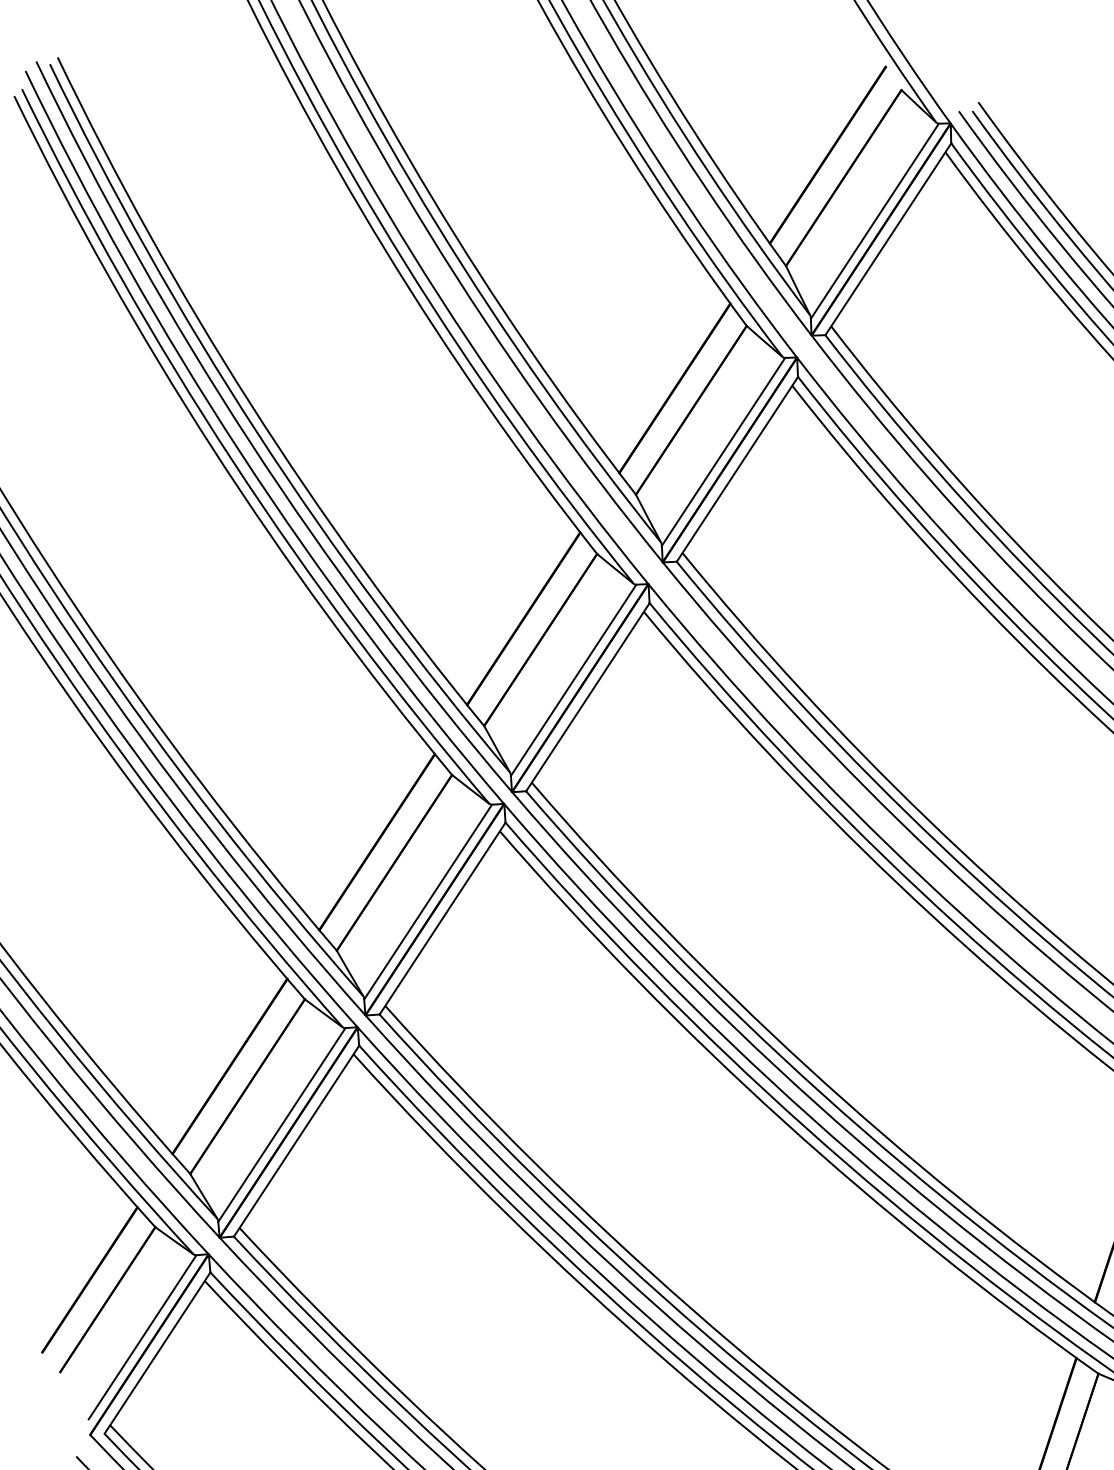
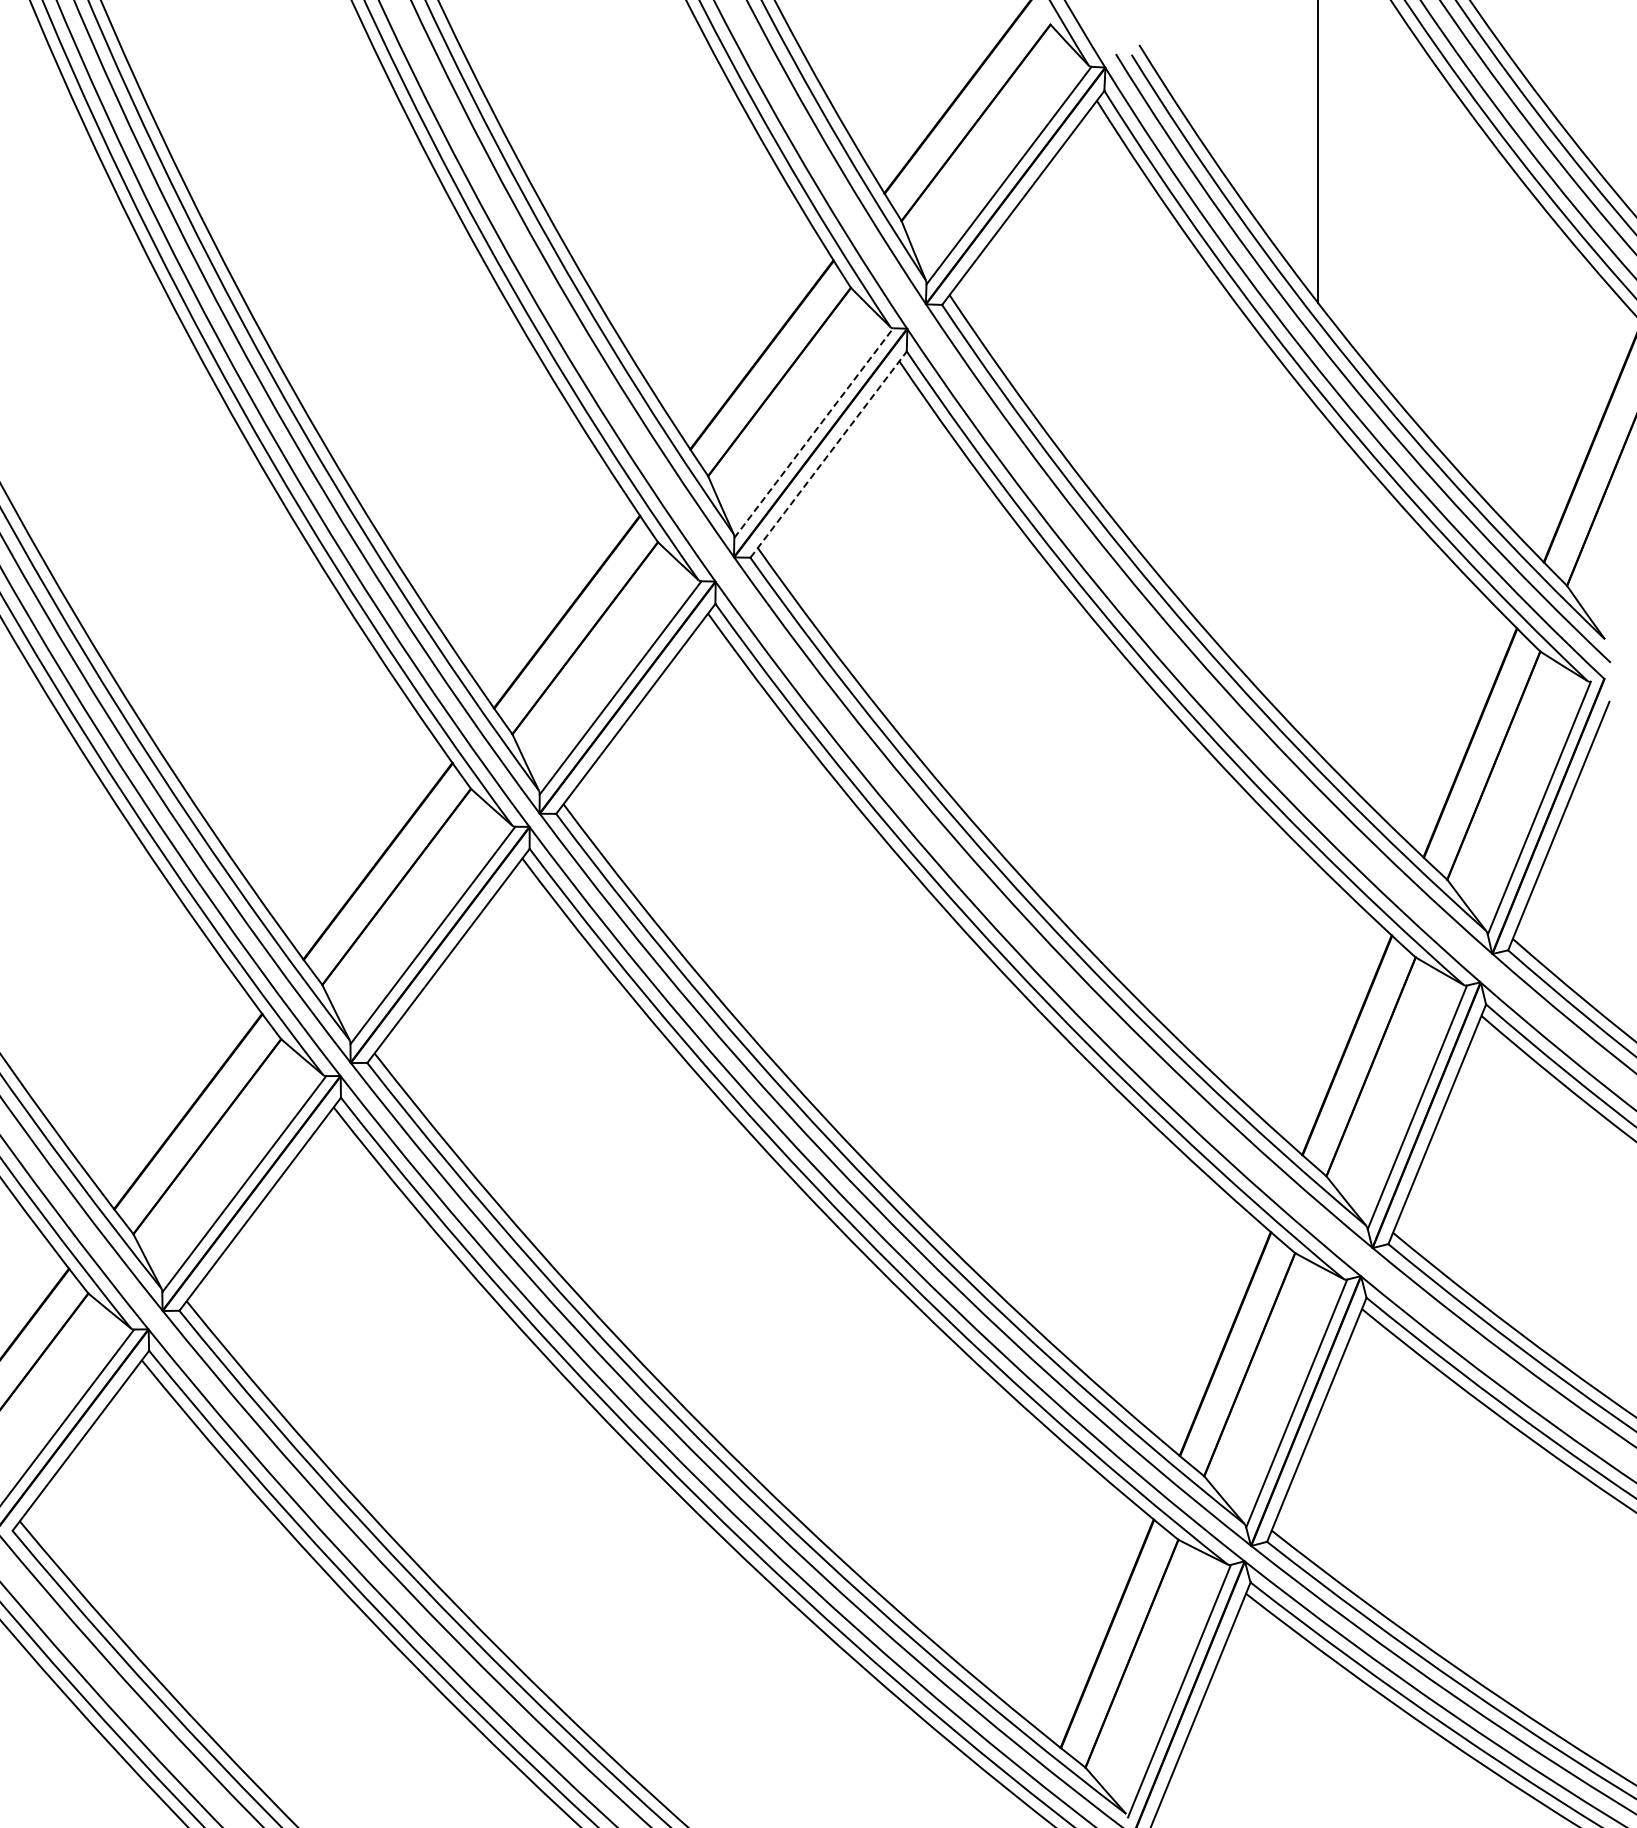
line: (723, 452) -> (813, 433), solid -> dashed
line: (737, 469) -> (828, 454), solid -> dashed

